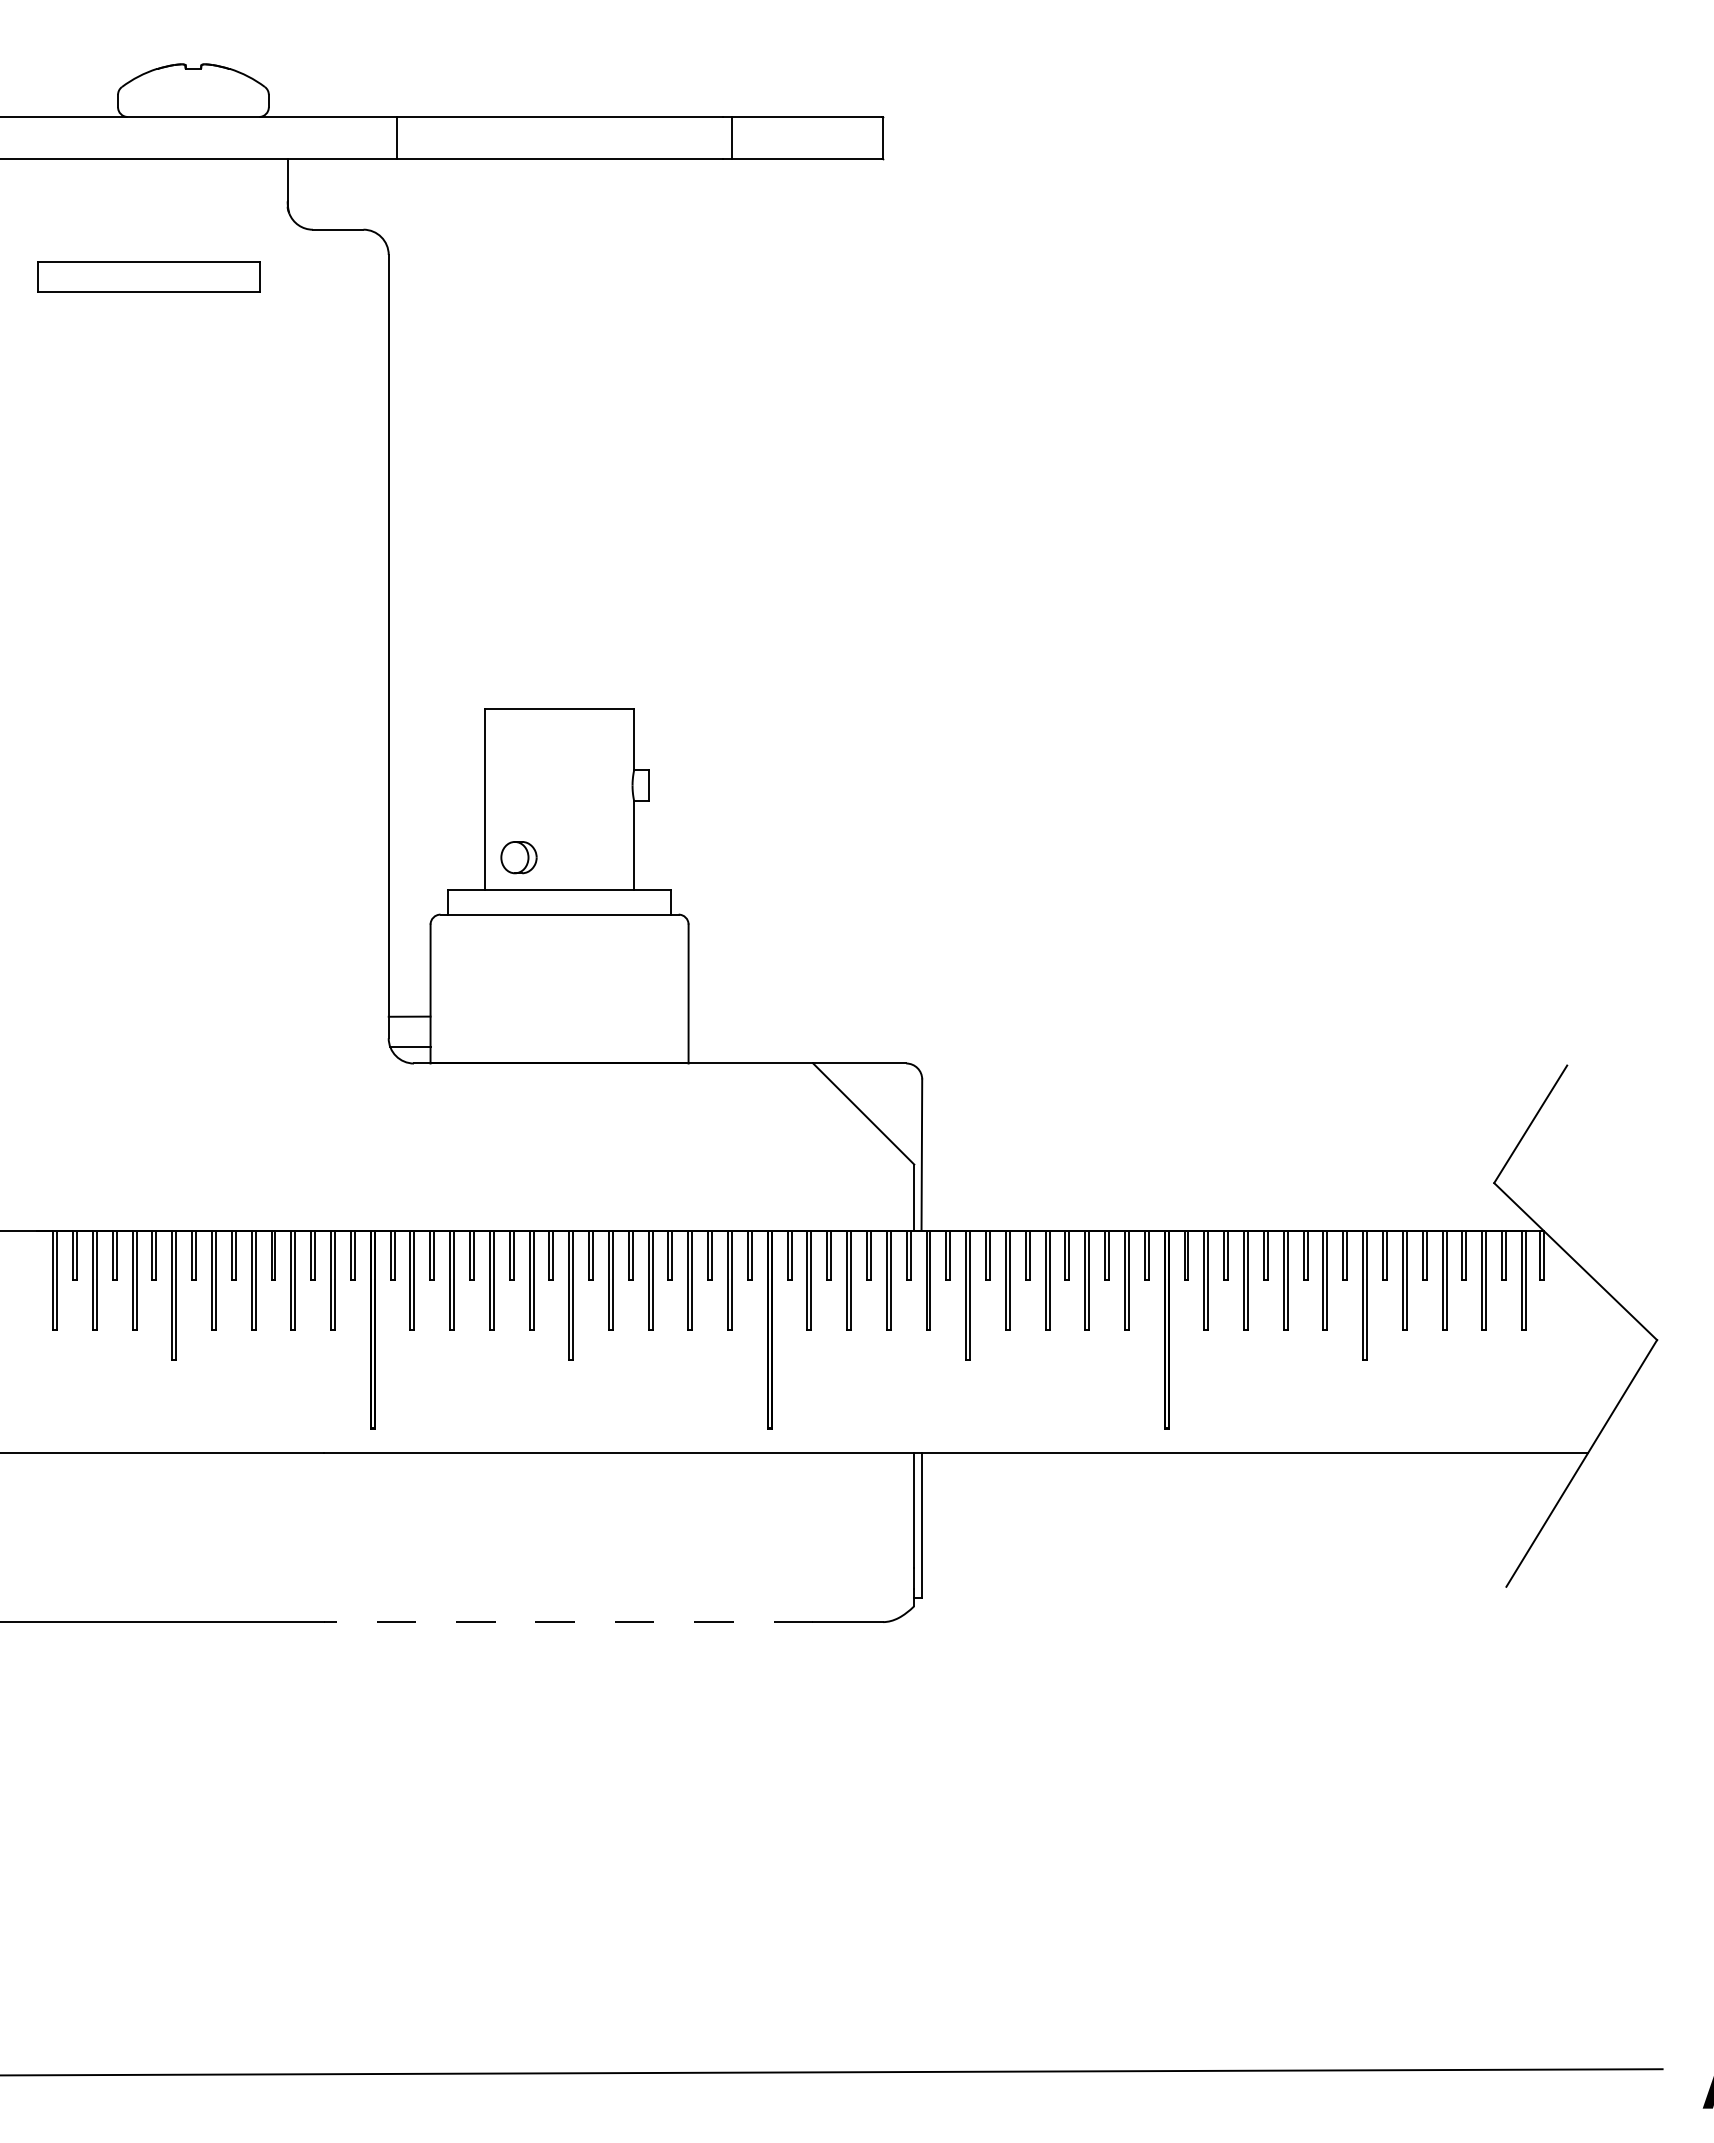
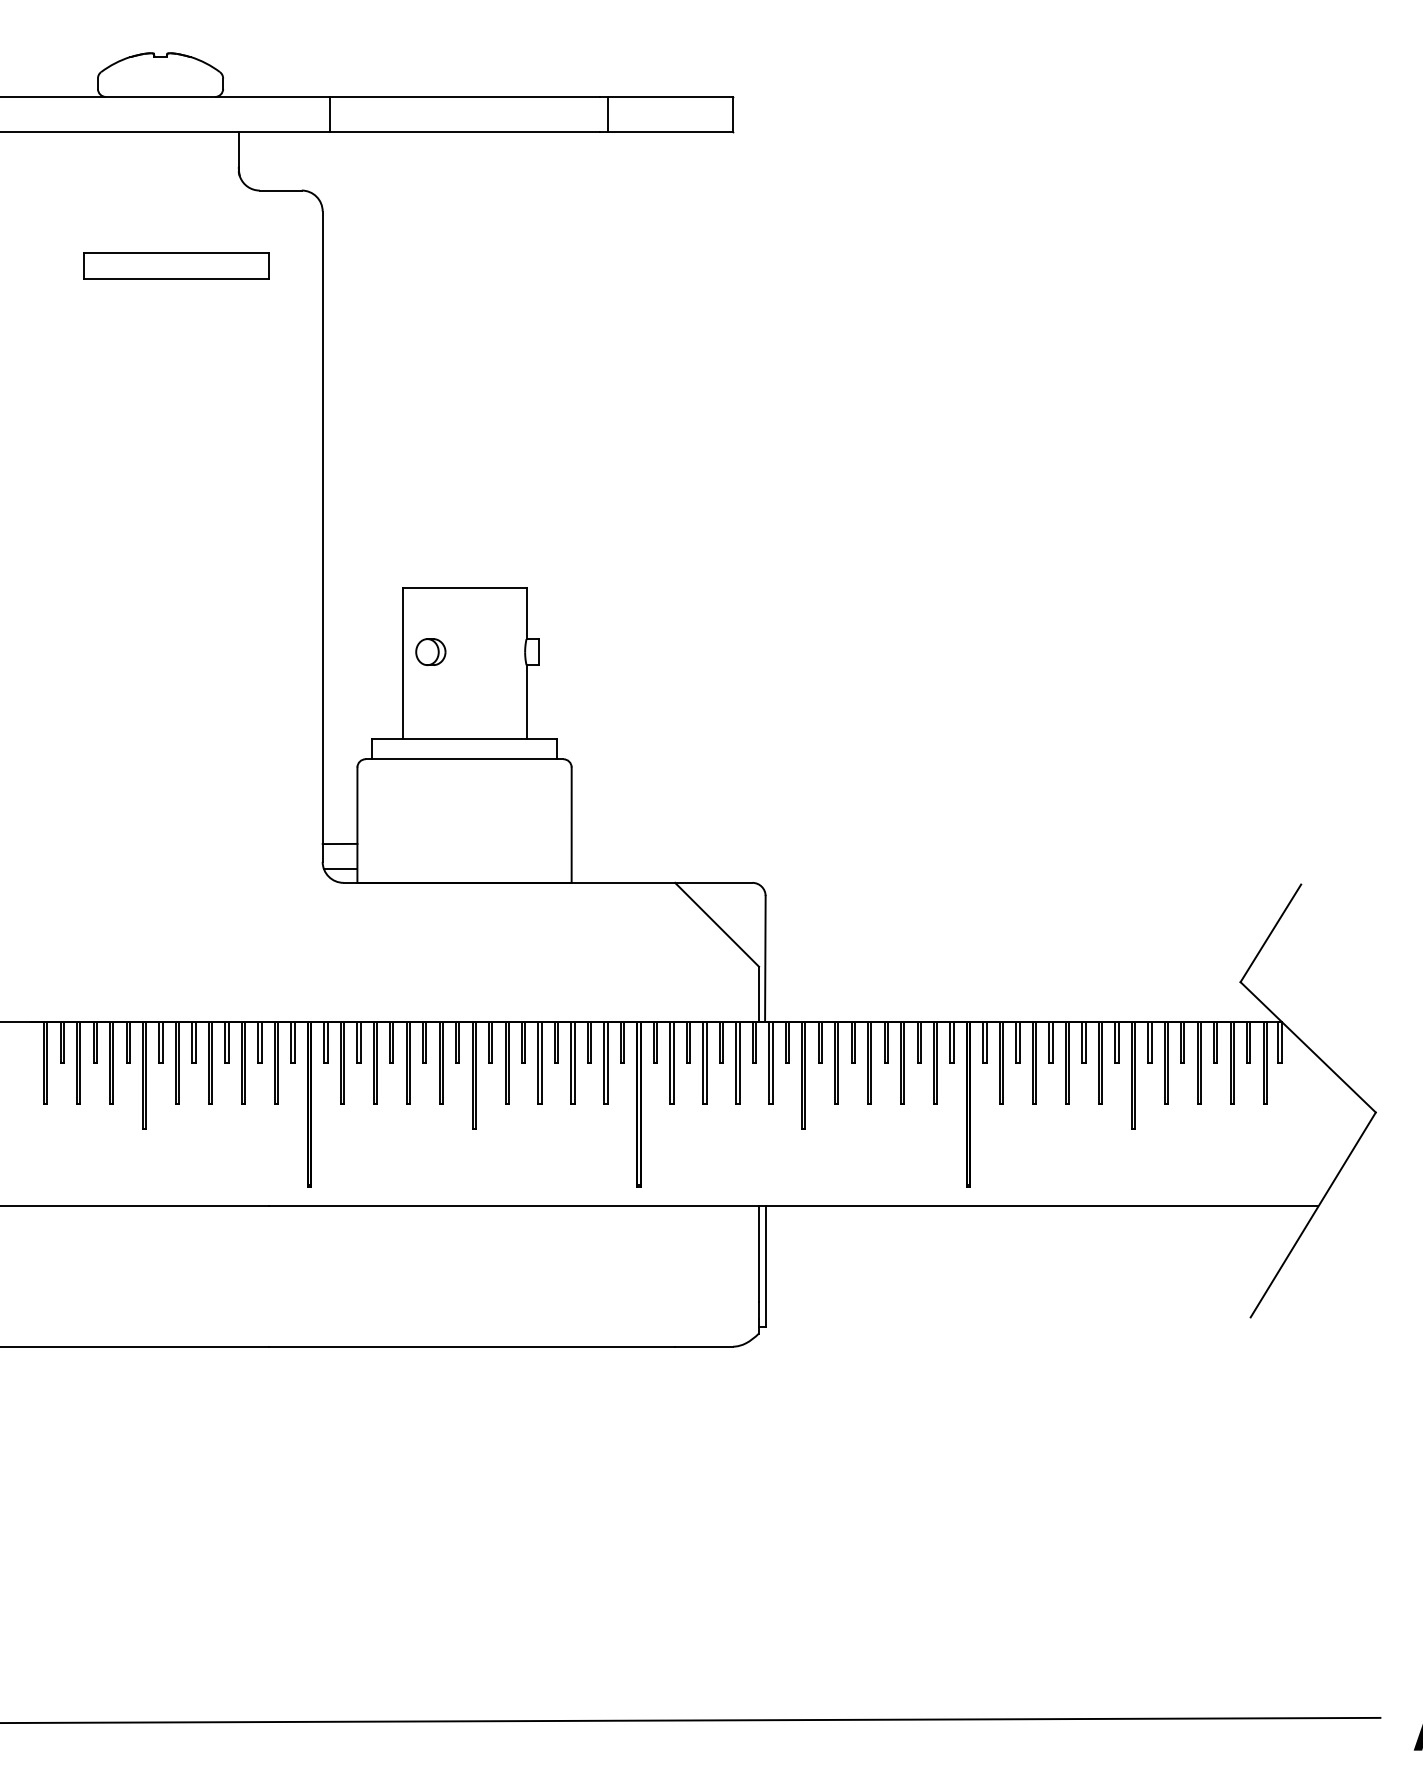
part: (148, 276) -> (176, 265), moved
part: (518, 857) -> (430, 652), moved
line: (568, 1622) -> (471, 1346), dashed -> solid

